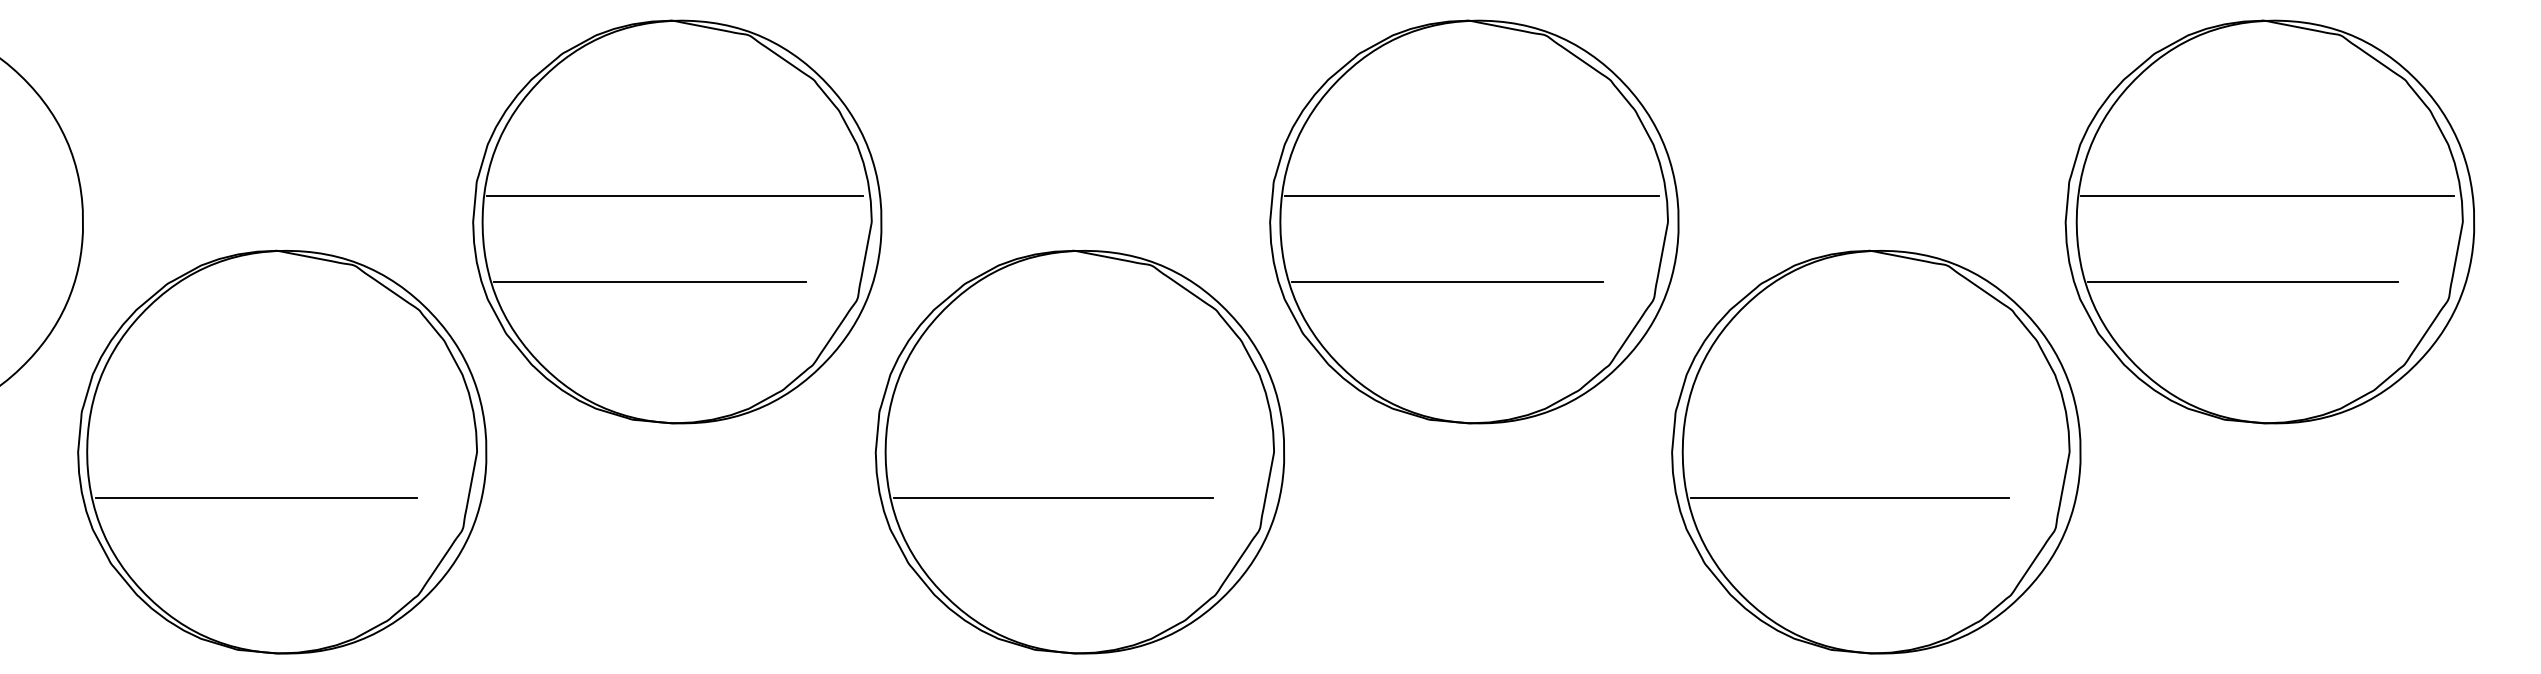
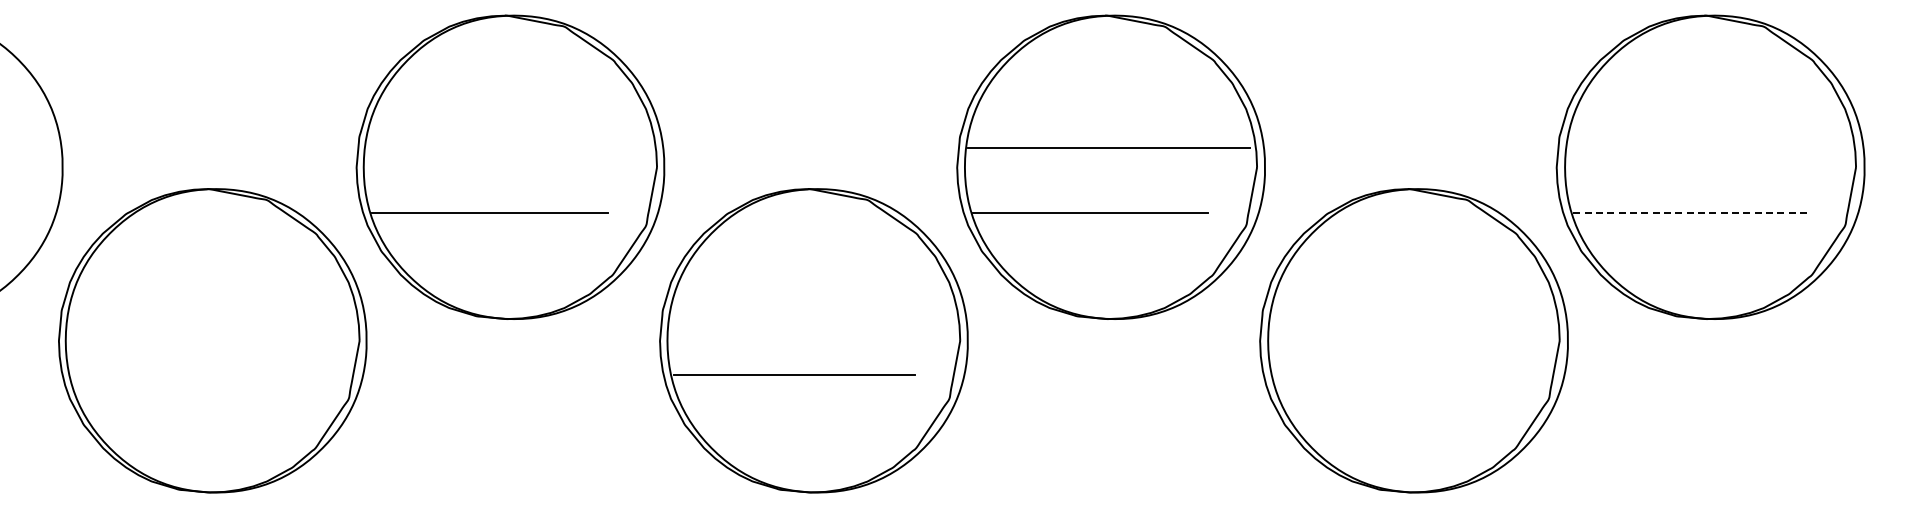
line: (674, 195) -> (508, 147), removed
line: (2267, 195) -> (1708, 147), removed
line: (2243, 281) -> (1690, 212), solid -> dashed
line: (255, 498) -> (192, 375), removed
line: (1850, 498) -> (1394, 375), removed

